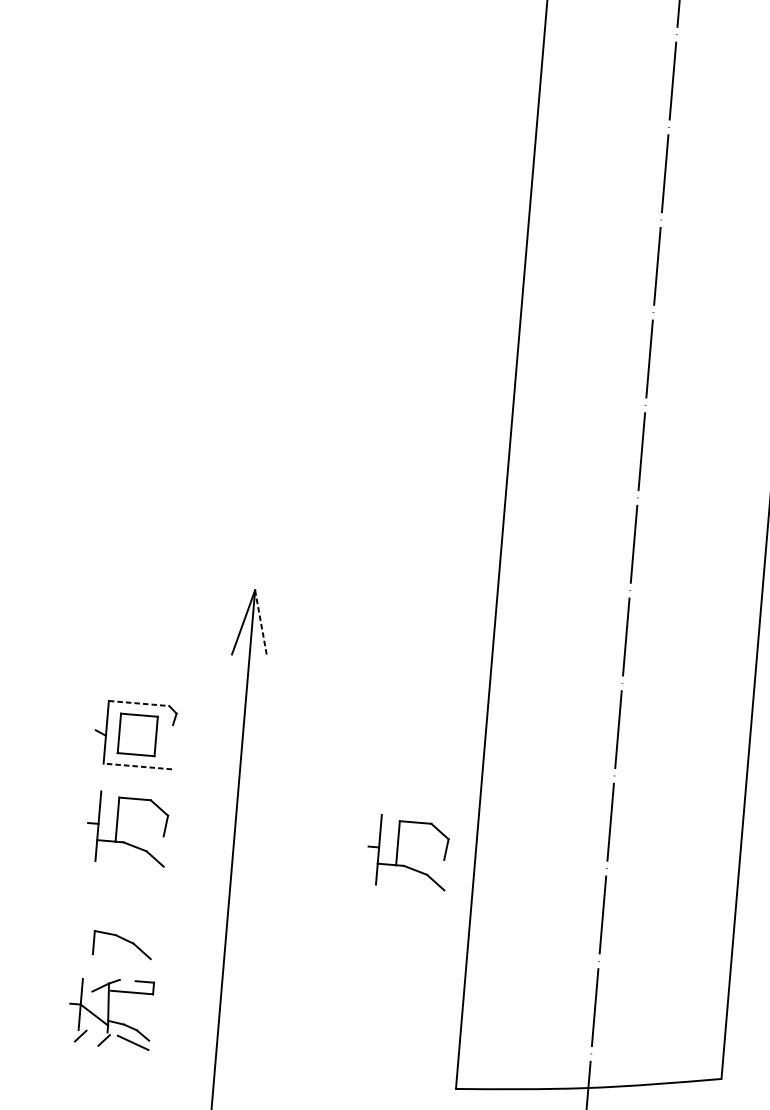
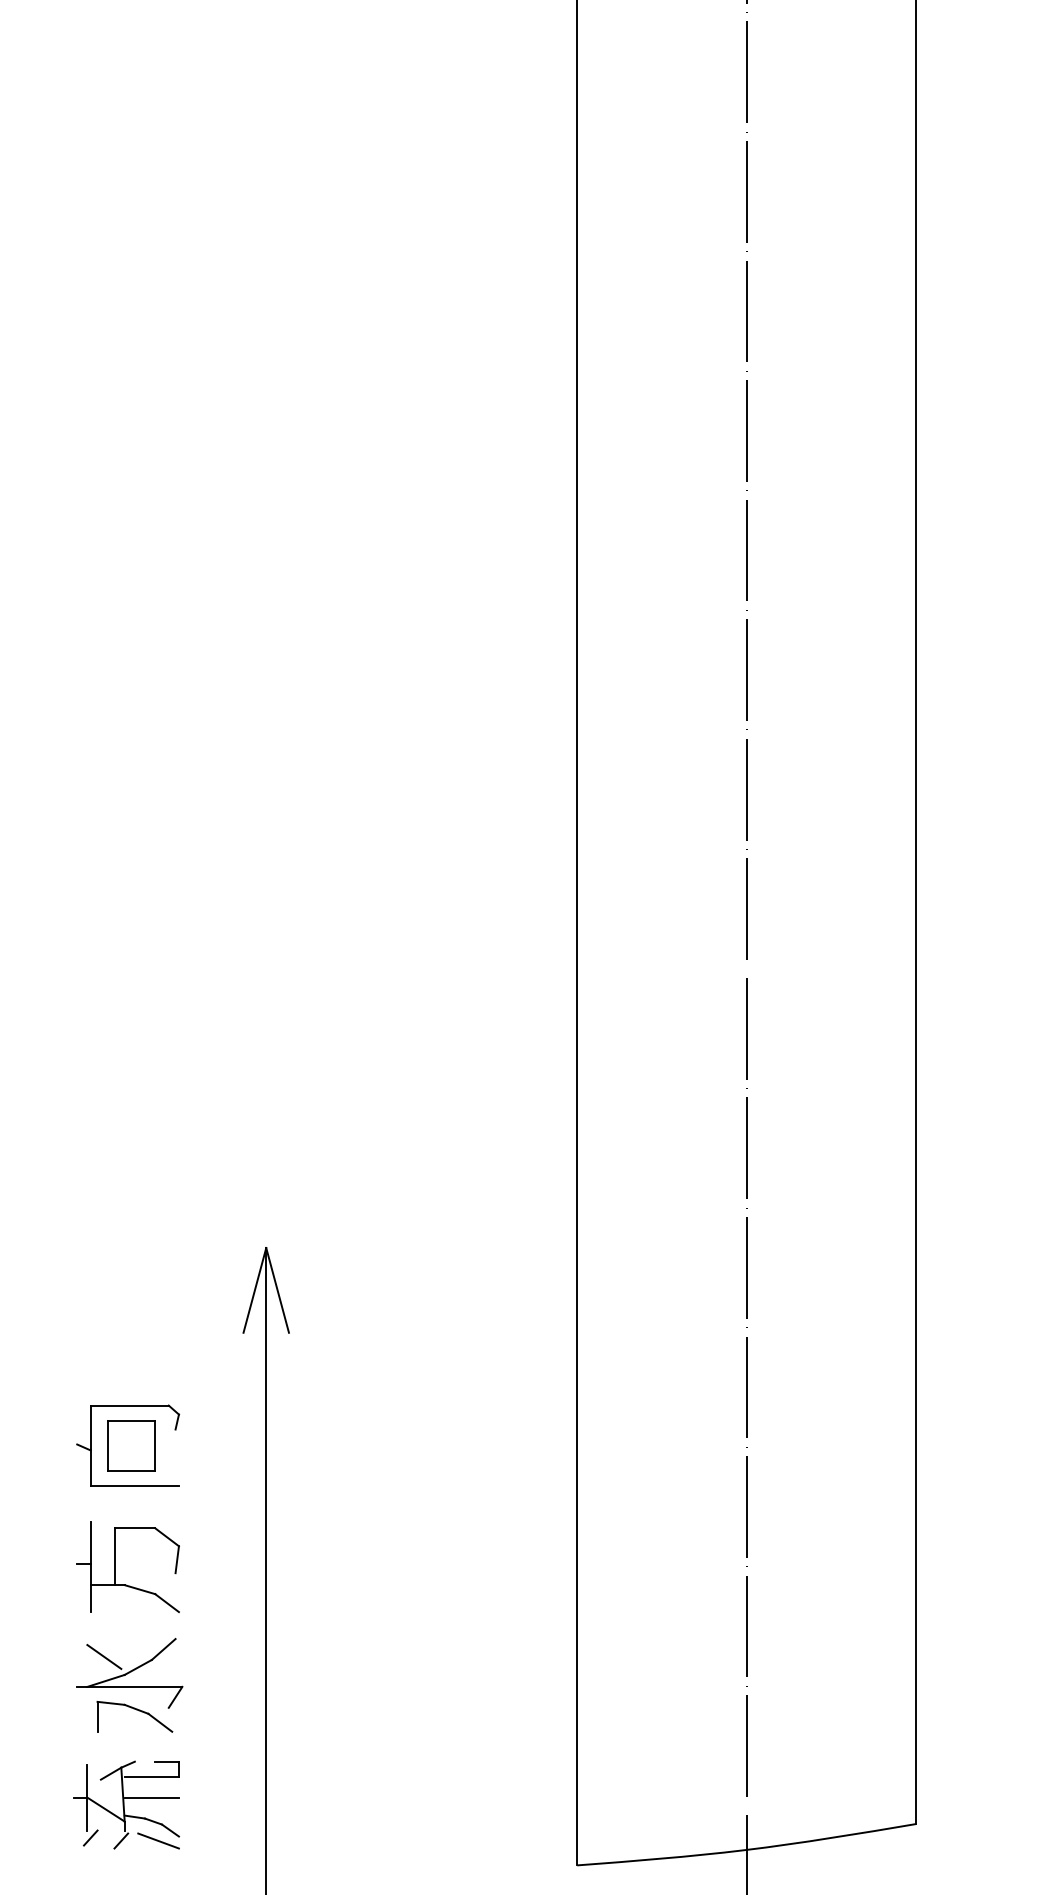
line: (261, 623) -> (277, 1290), dashed -> solid
line: (139, 703) -> (130, 1405), dashed -> solid
line: (137, 766) -> (134, 1486), dashed -> solid
part: (398, 851) -> (477, 1567), removed
part: (121, 911) -> (129, 1673), added
line: (130, 1008) -> (151, 1797), added

